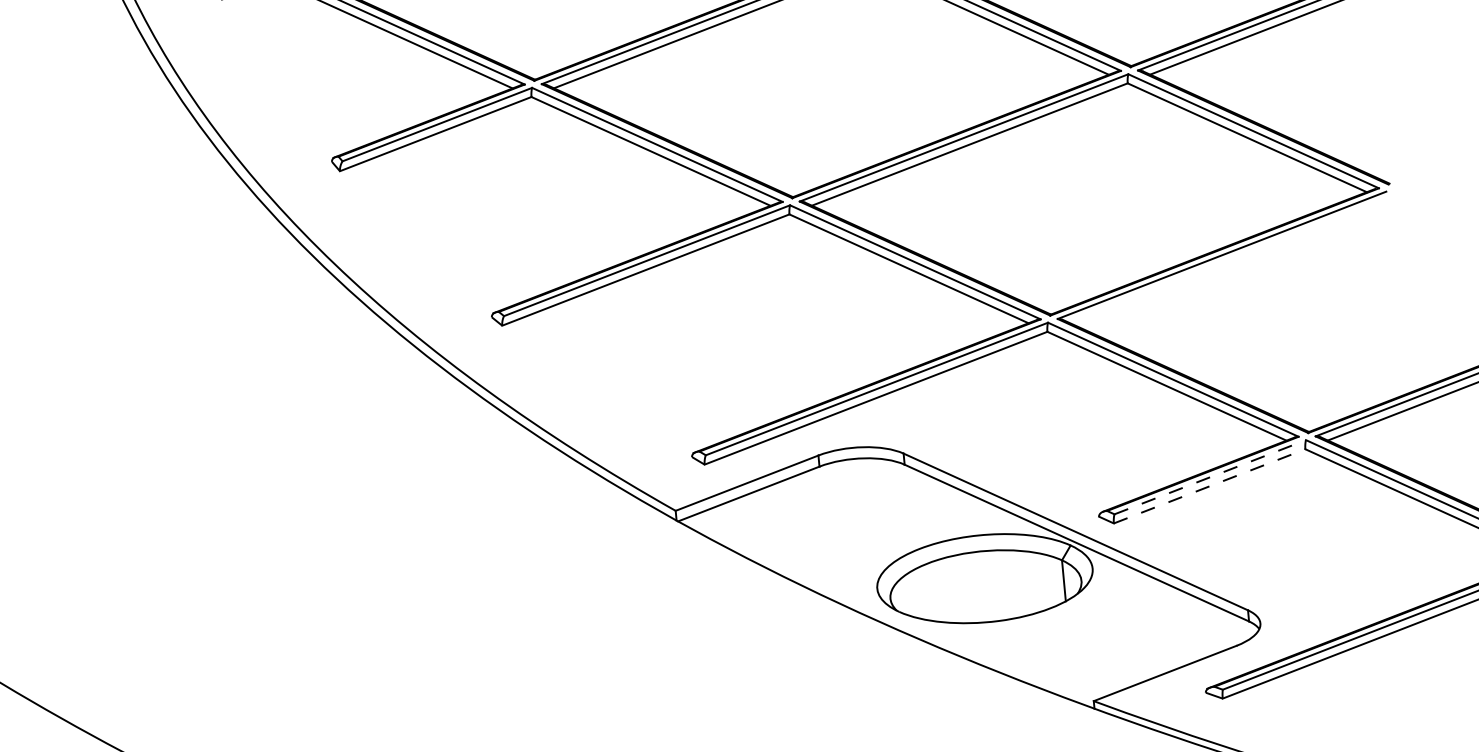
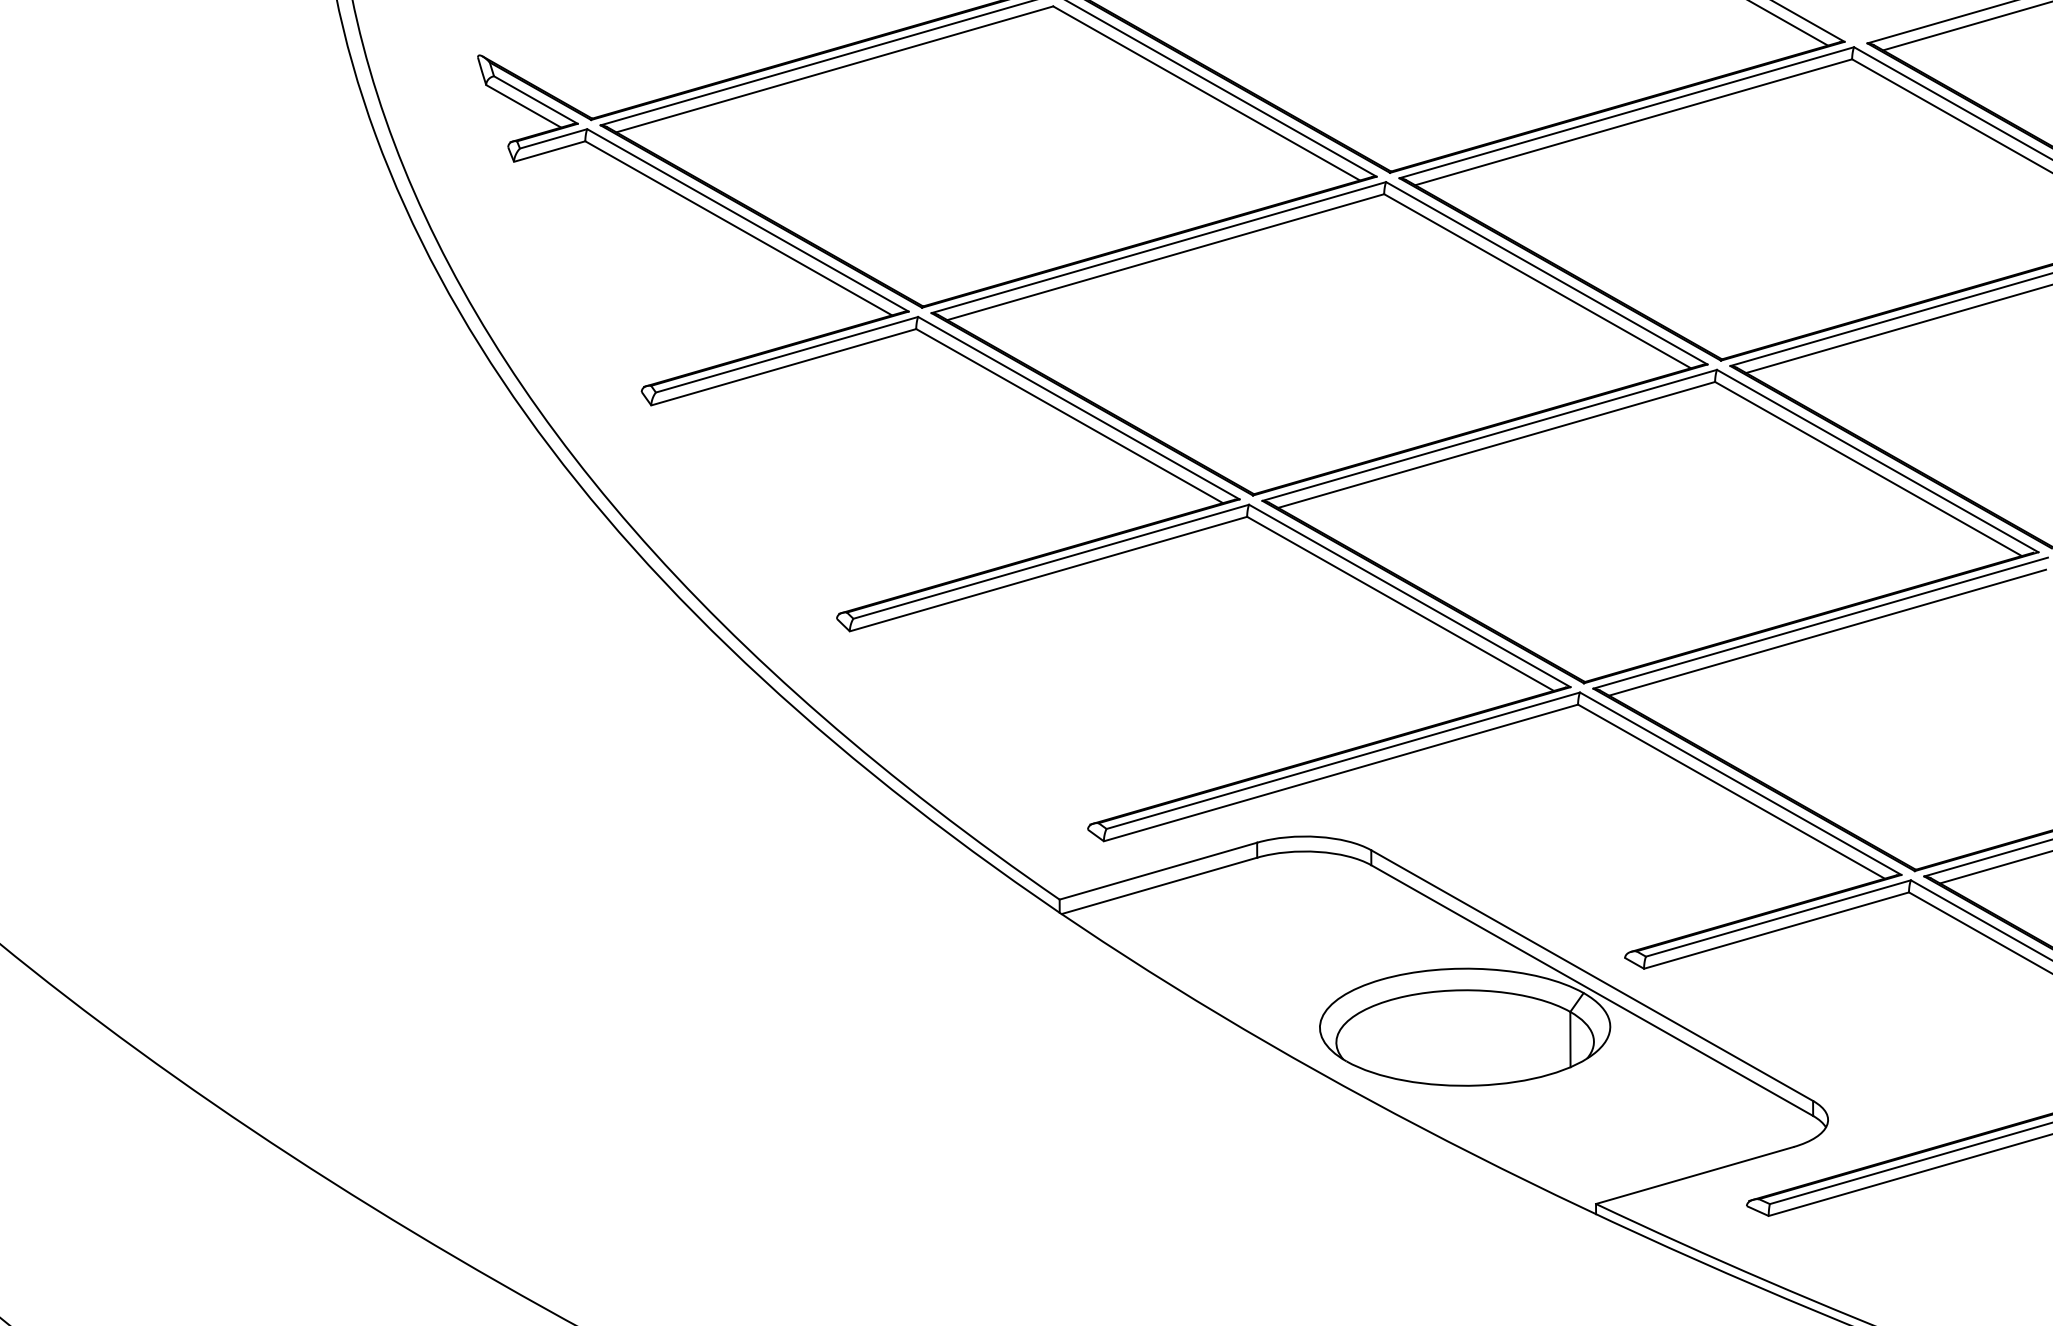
line: (1227, 261) -> (1827, 632), added
line: (1210, 477) -> (1778, 918), dashed -> solid
line: (1209, 486) -> (1776, 930), dashed -> solid

